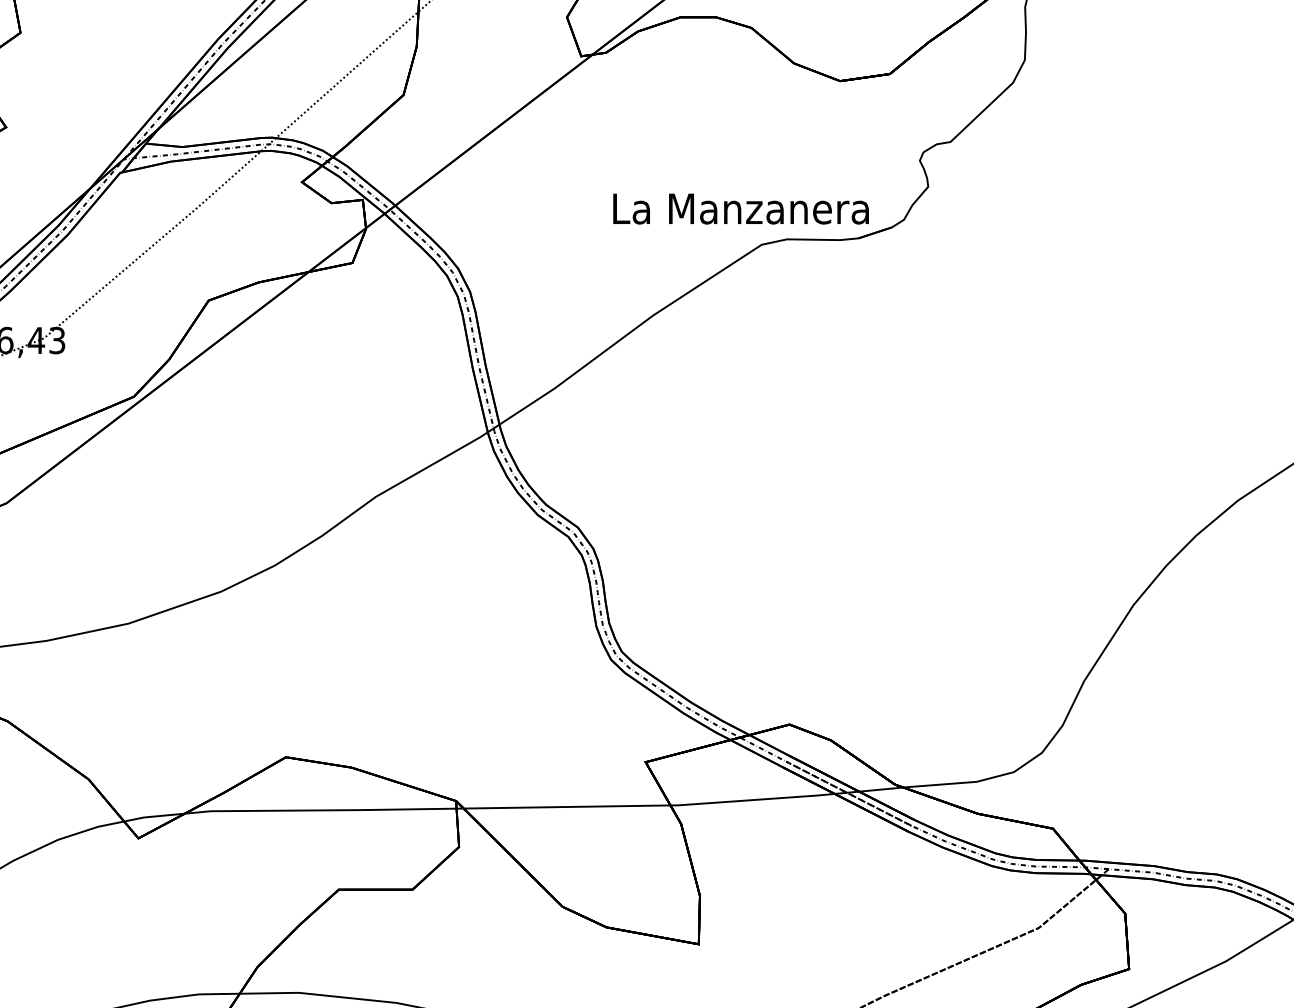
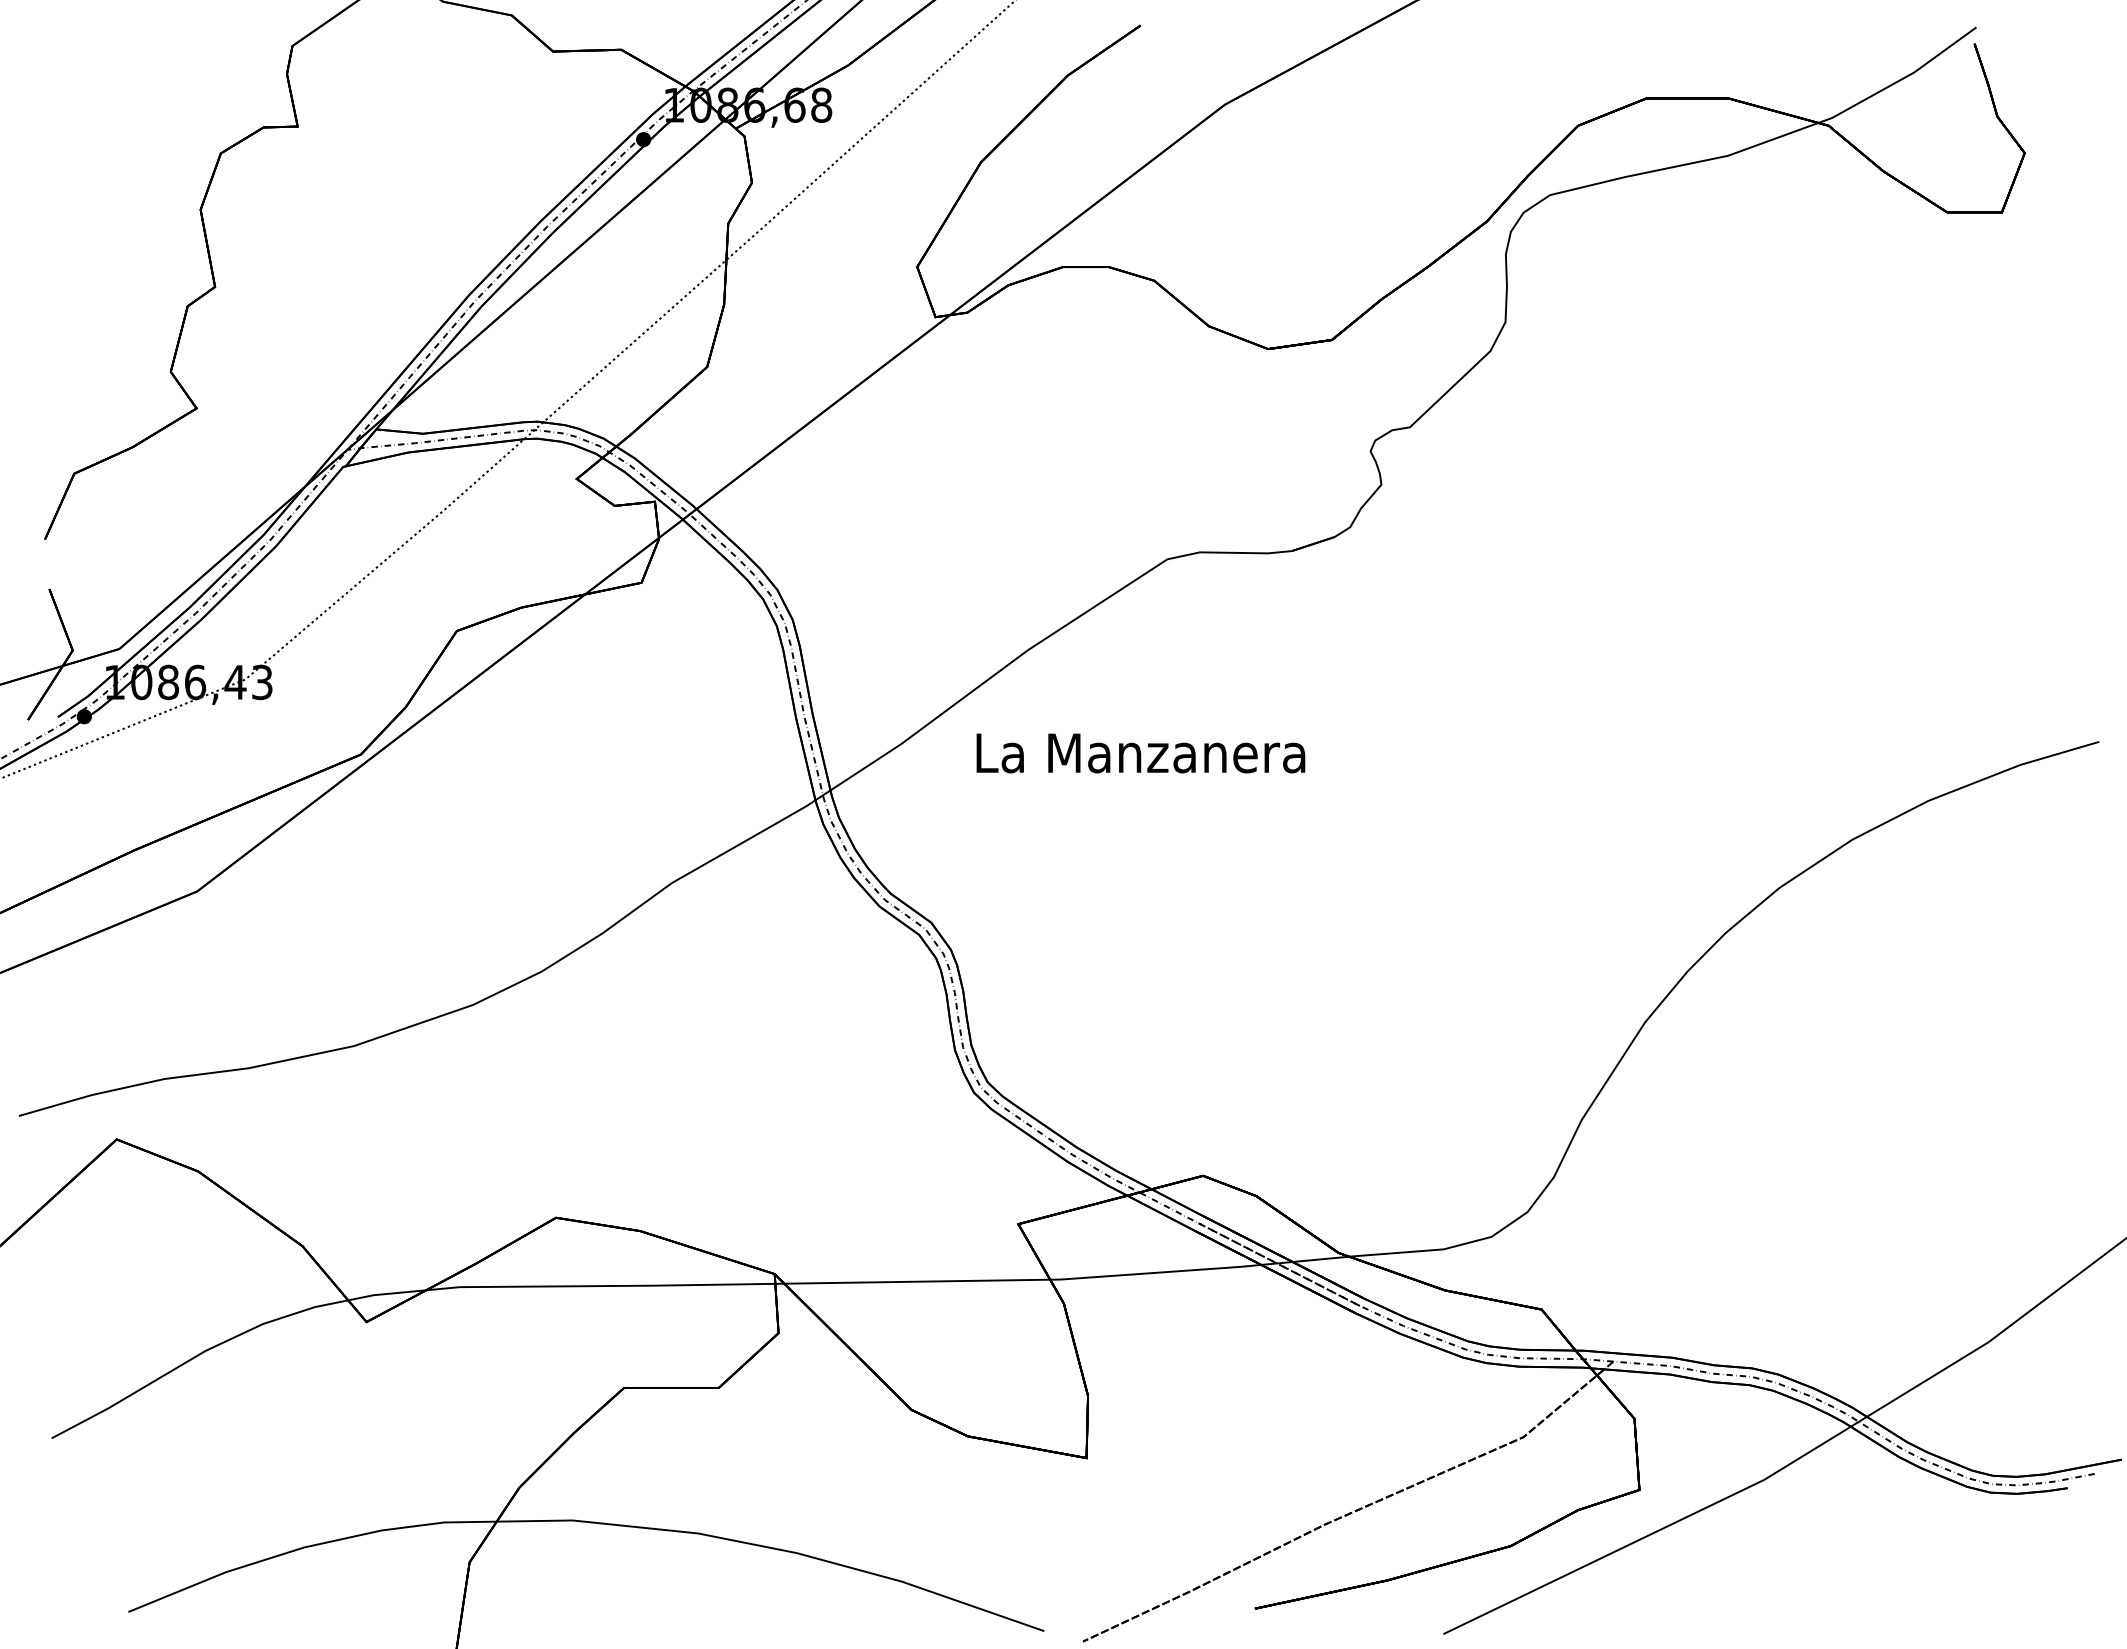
text: (740, 209) -> (1140, 753), moved

